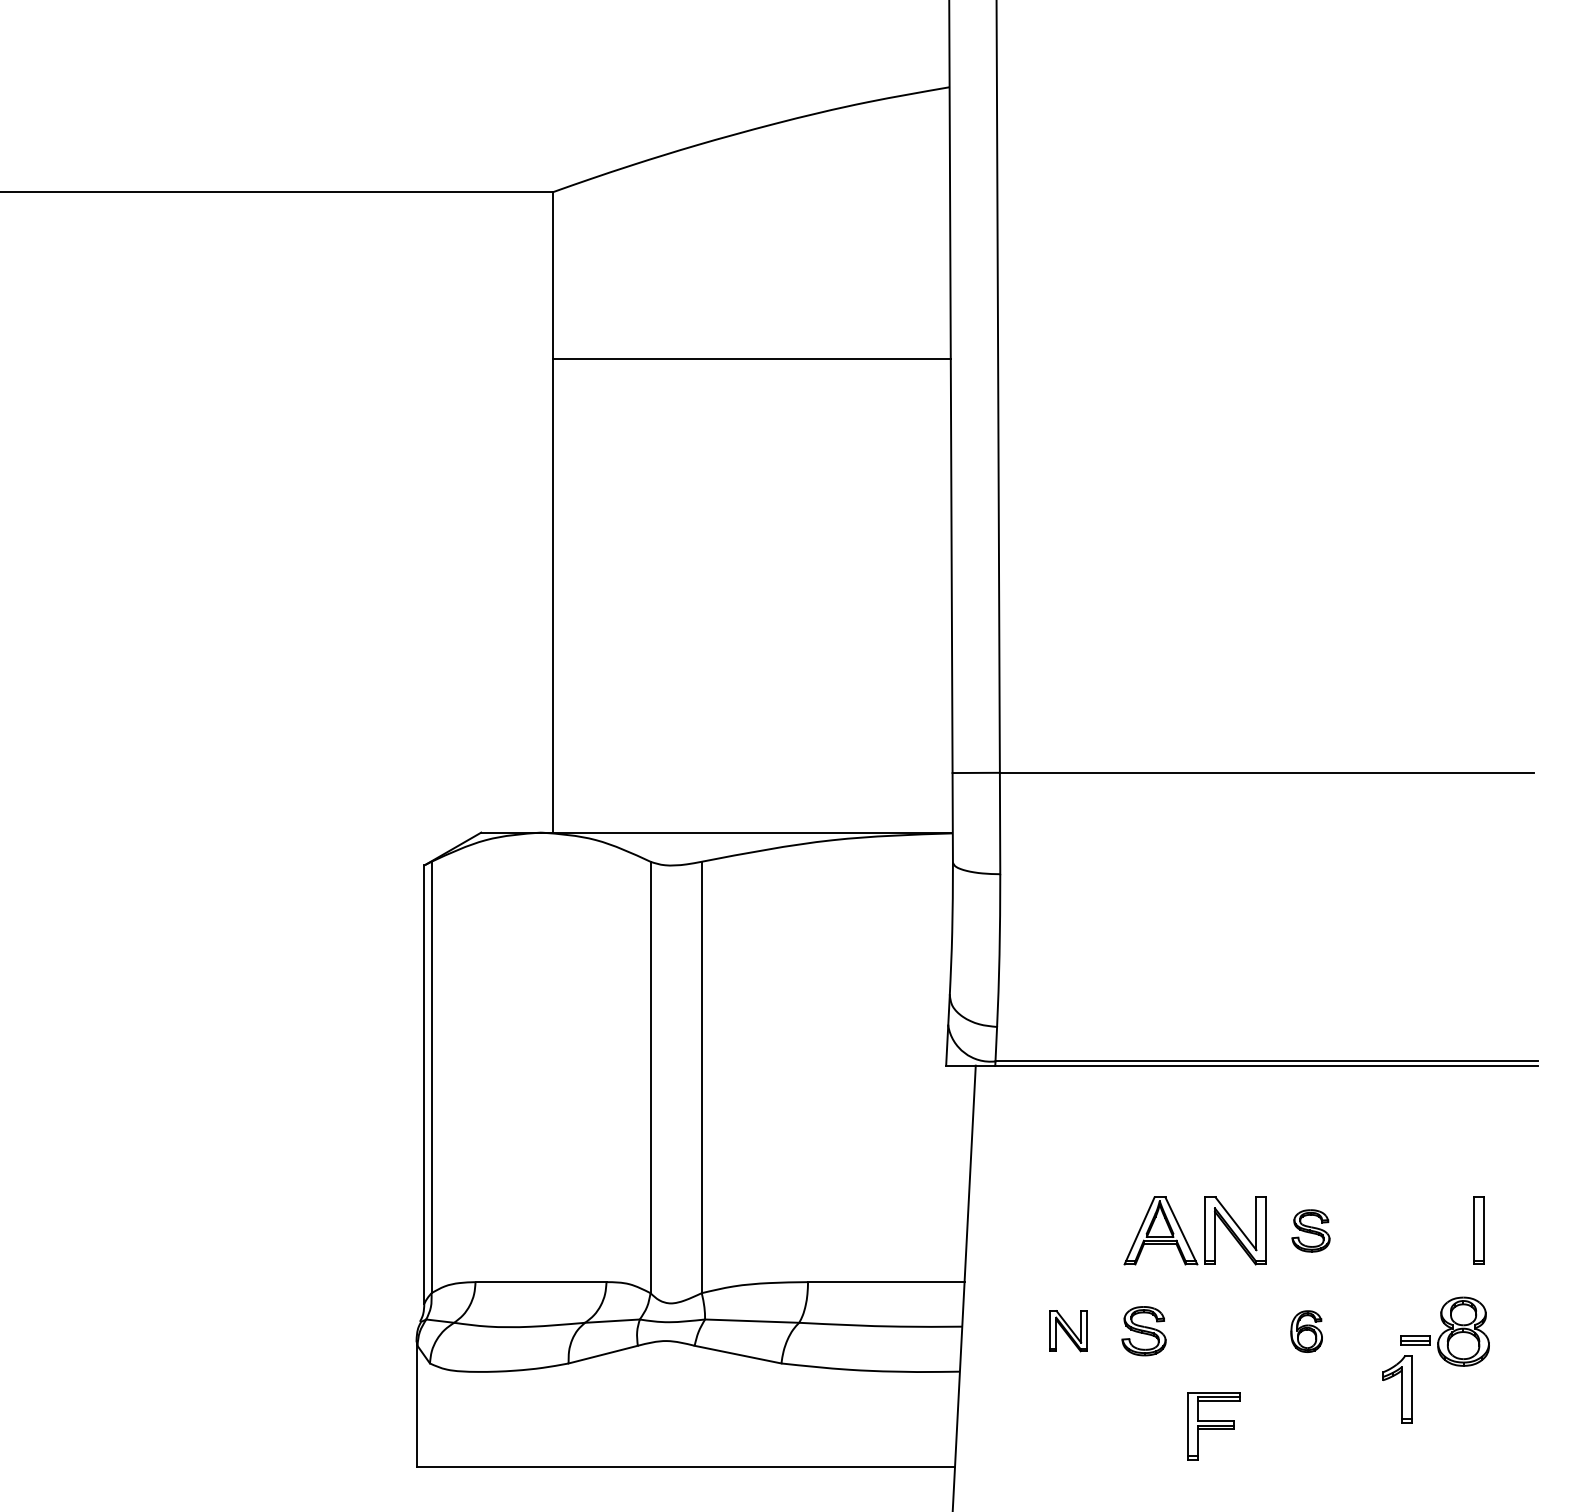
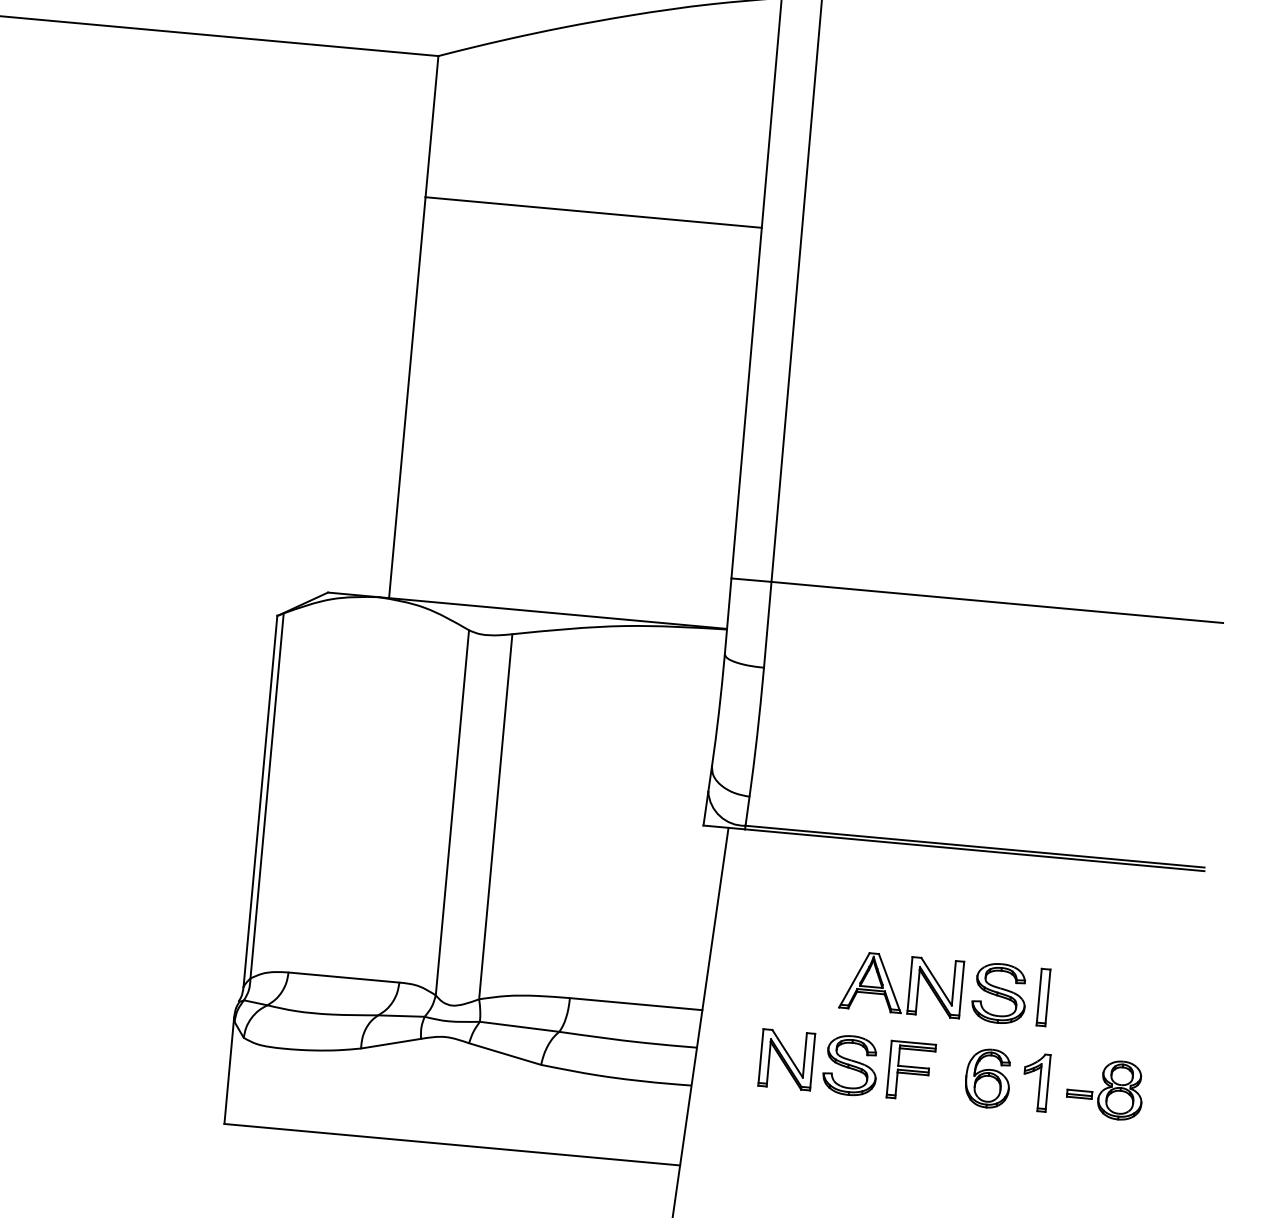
part: (1310, 1230) -> (999, 993), size x1.67
part: (1478, 1230) -> (1043, 997), moved
part: (1068, 1330) -> (786, 1059), size x1.67
part: (1143, 1330) -> (850, 1064), size x1.43
part: (1306, 1331) -> (987, 1078), size x1.67
part: (1397, 1389) -> (1036, 1082), moved
part: (1213, 1426) -> (910, 1071), moved

